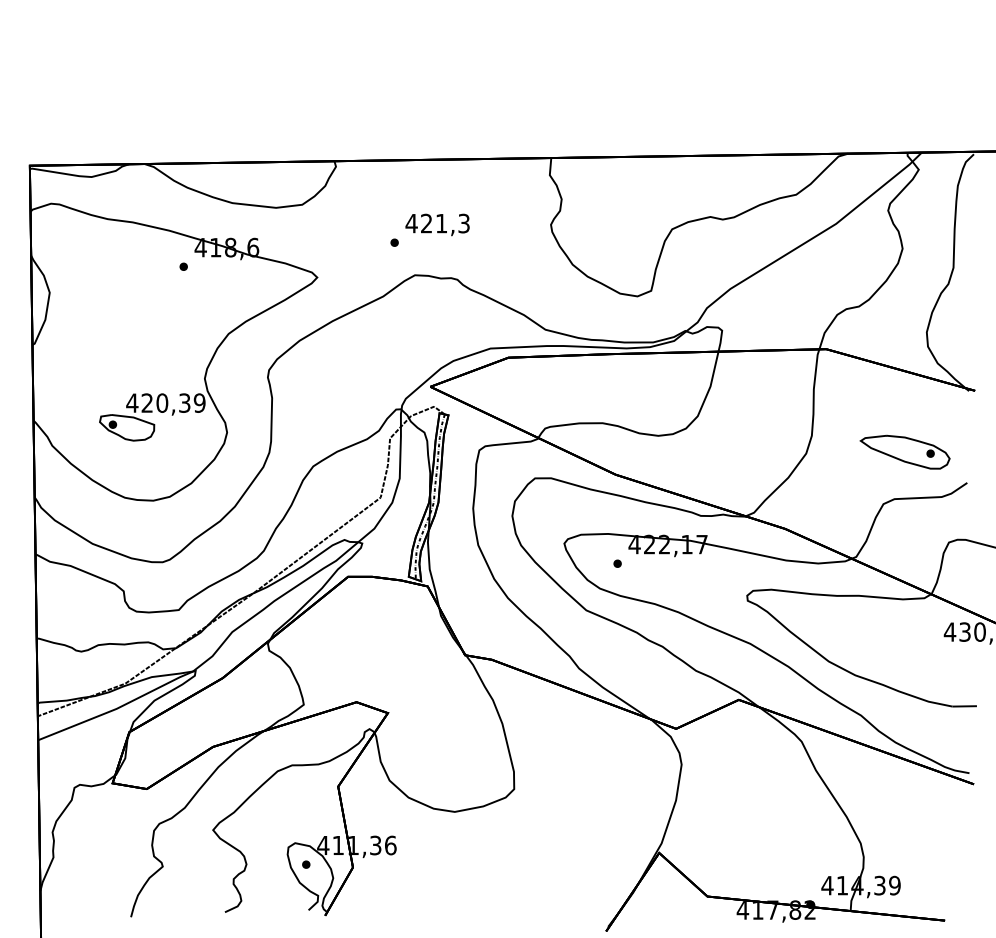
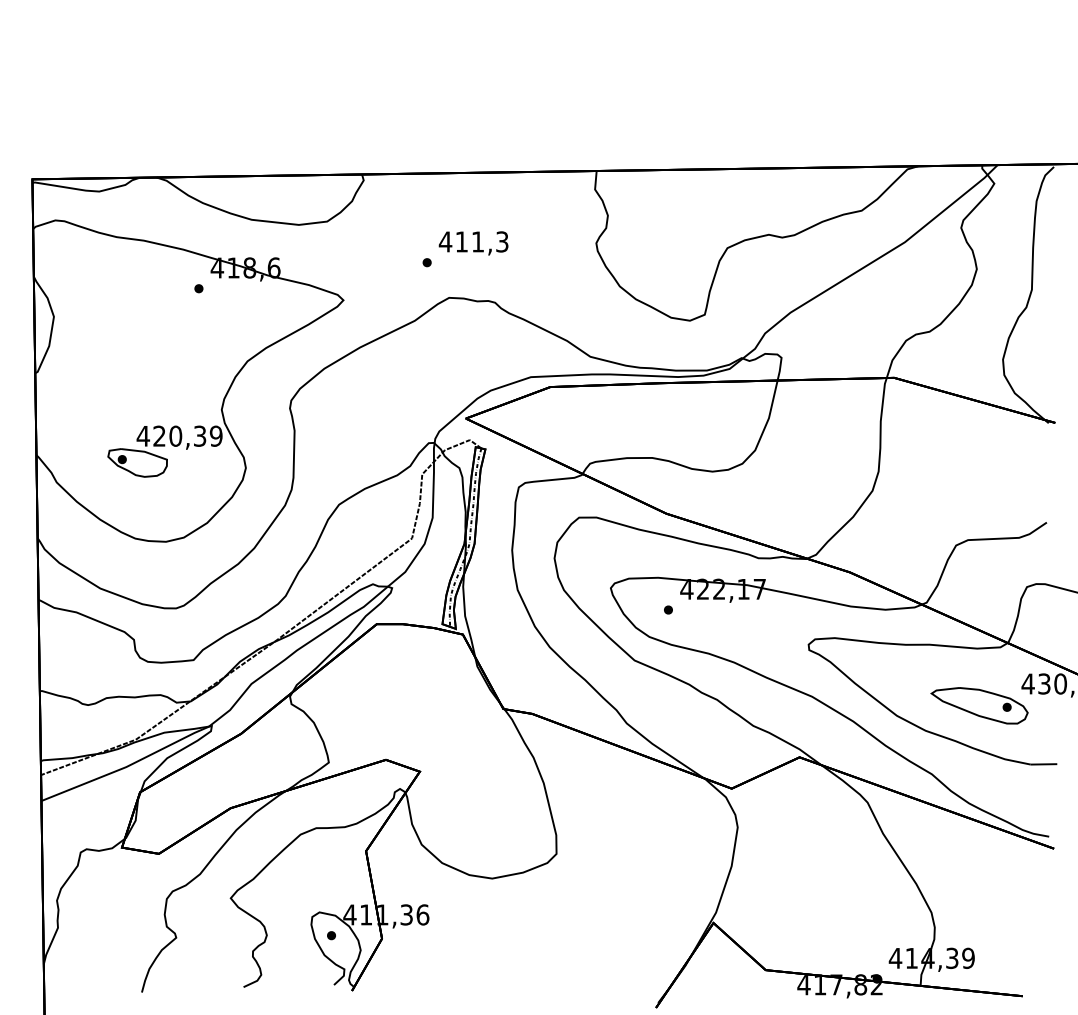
text: (426, 223) -> (461, 241), 421,3 -> 411,3
part: (904, 451) -> (978, 704), moved

